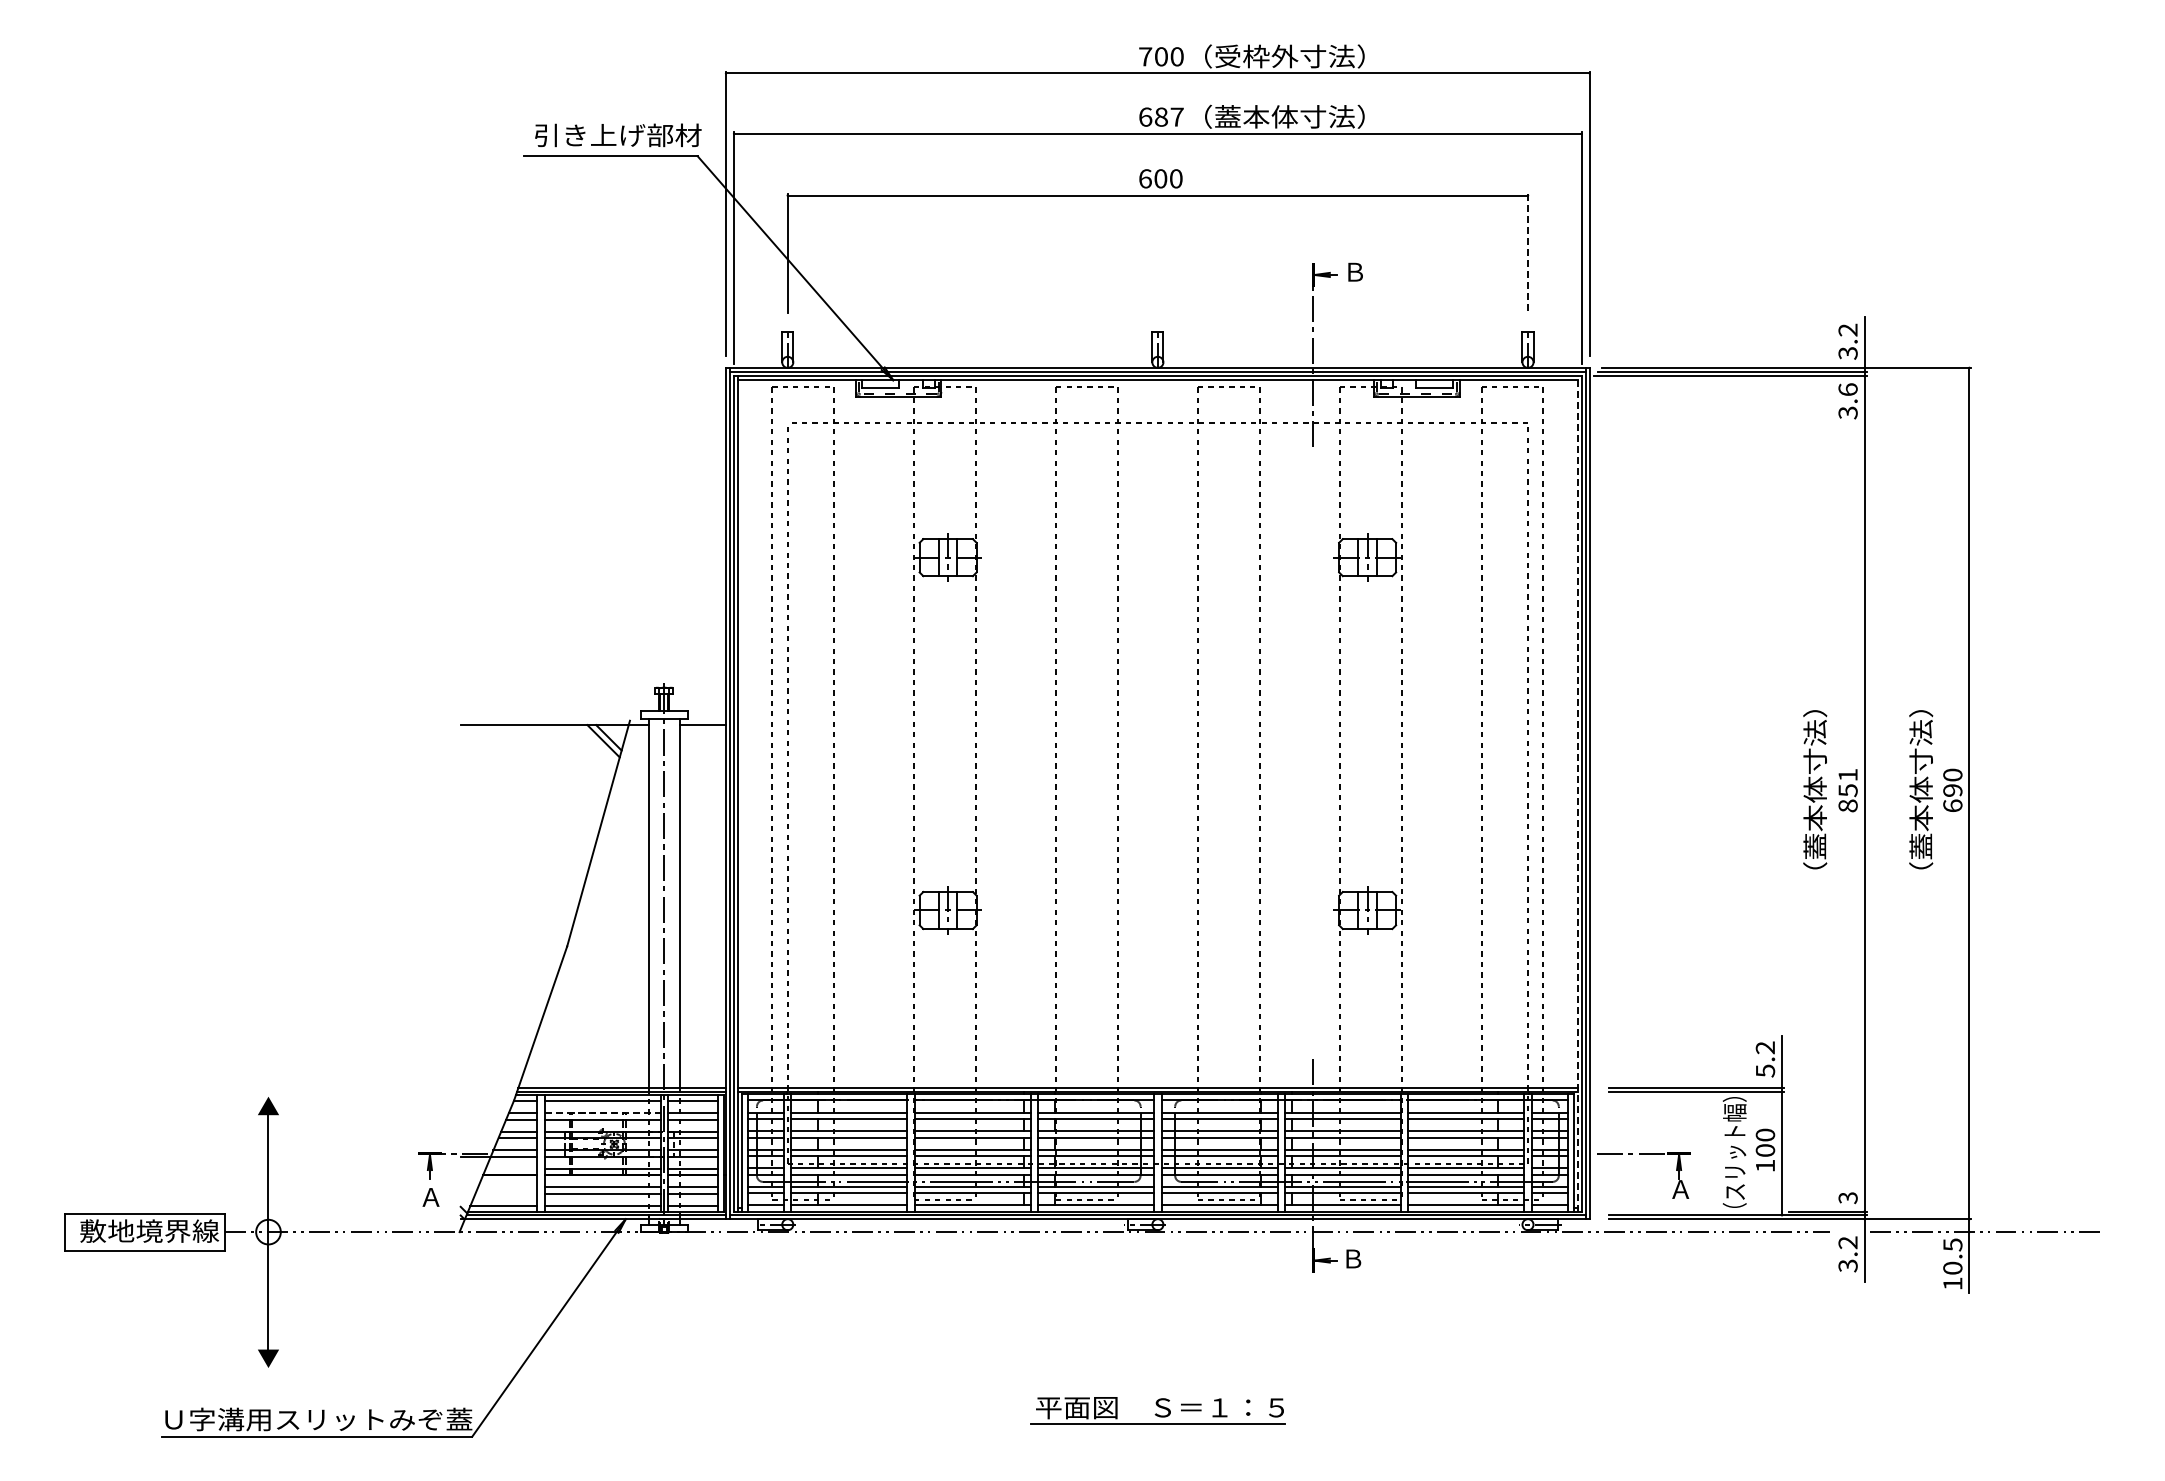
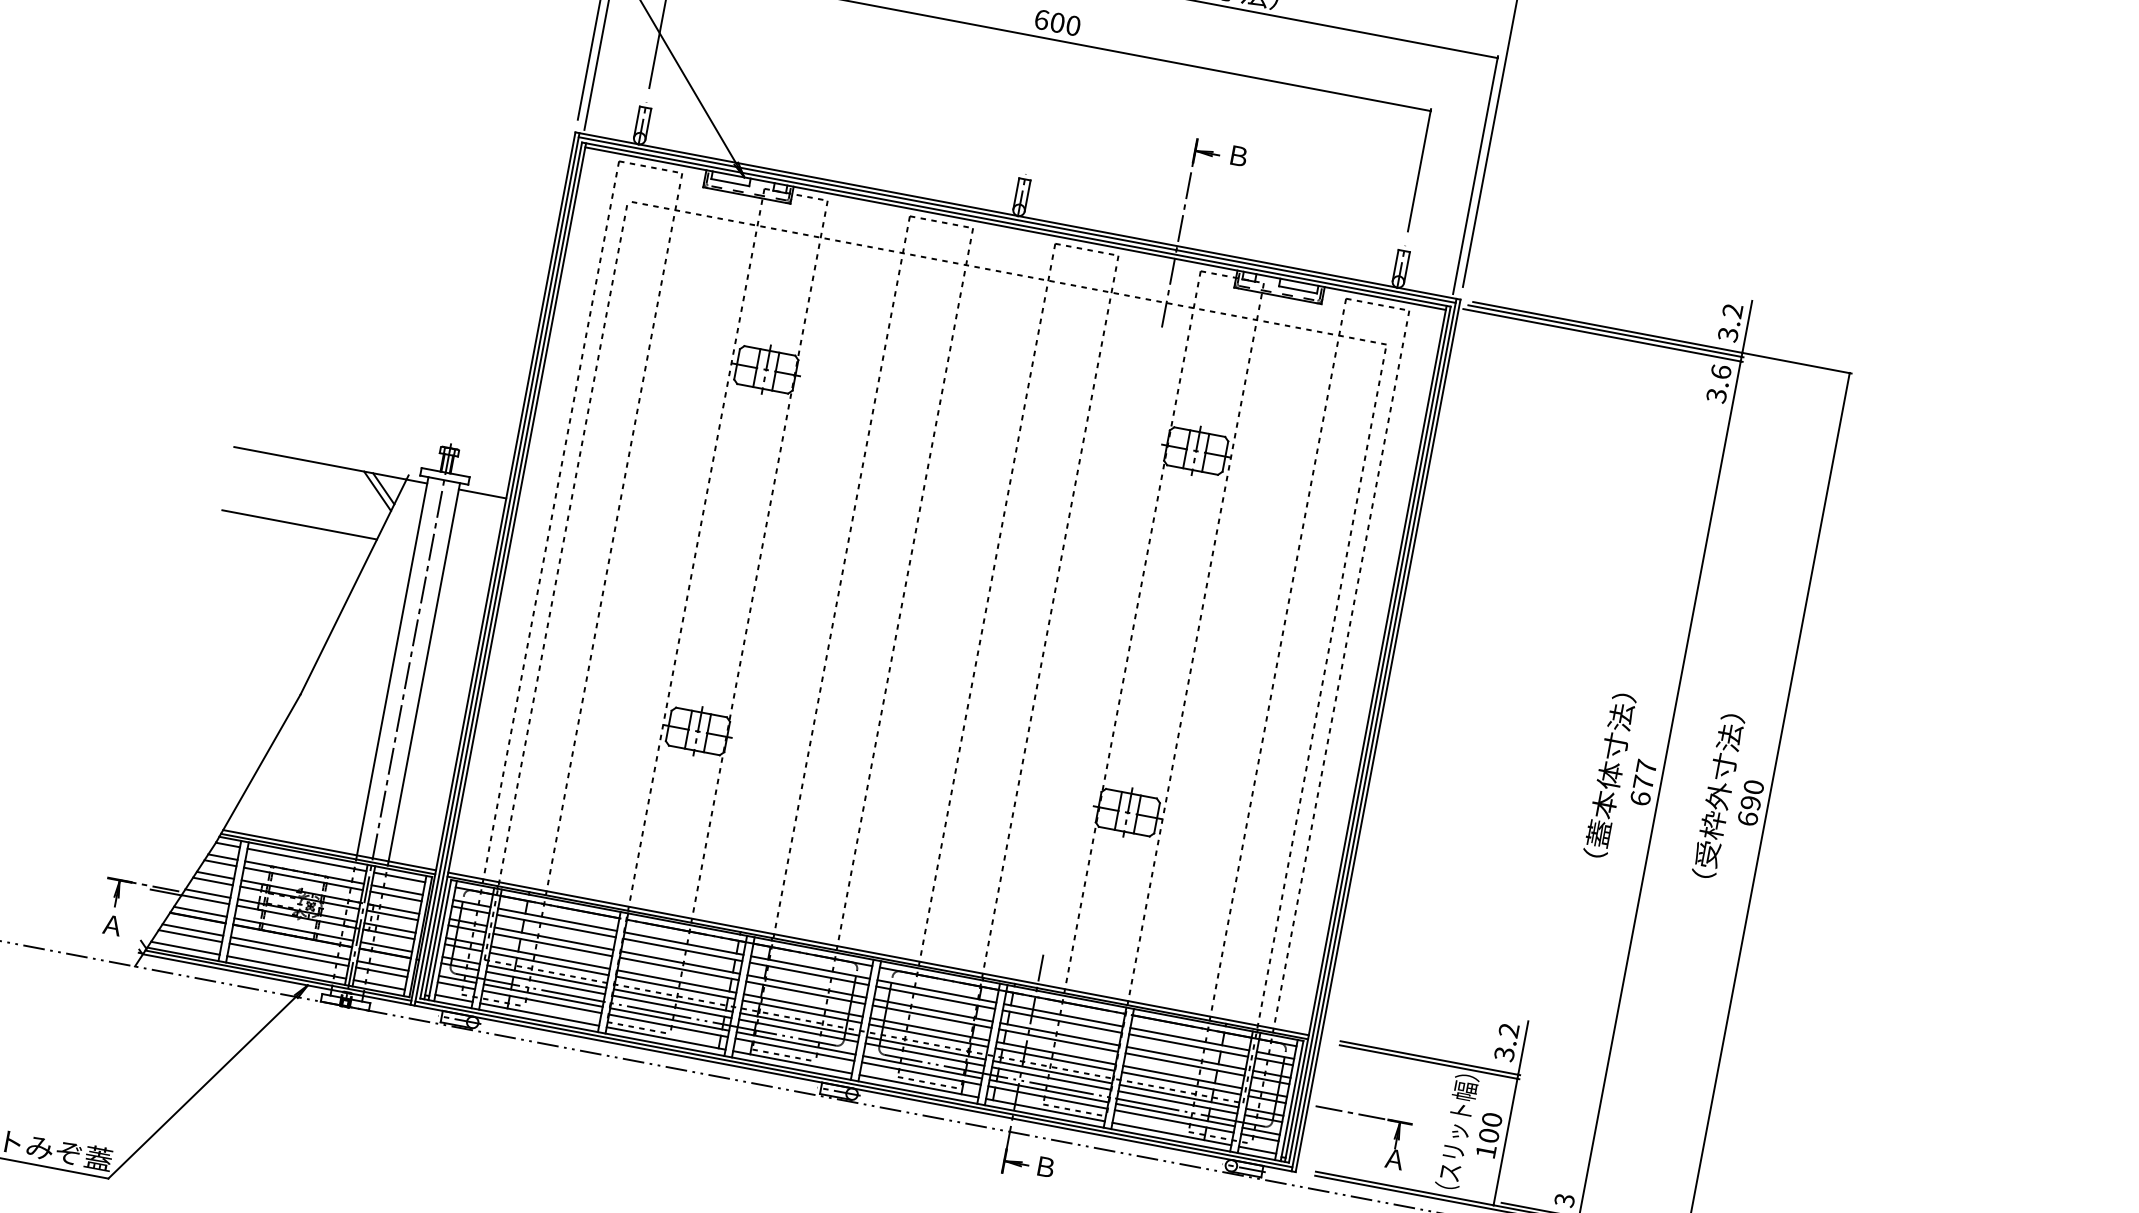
line: (1528, 253) -> (1419, 170), dashed -> solid
line: (535, 786) -> (299, 524), added
text: (1847, 790) -> (1642, 782), 851 -> 677
line: (1577, 793) -> (1365, 733), dashed -> solid
text: (1920, 817) -> (1712, 824), （蓋本体寸法） -> （受枠外寸法）
text: (1764, 1070) -> (1503, 1053), 5.2 -> 3.2
line: (602, 1113) -> (304, 872), dashed -> solid
line: (511, 1168) -> (200, 911), added
line: (507, 1187) -> (192, 930), added
line: (506, 1193) -> (190, 936), added

